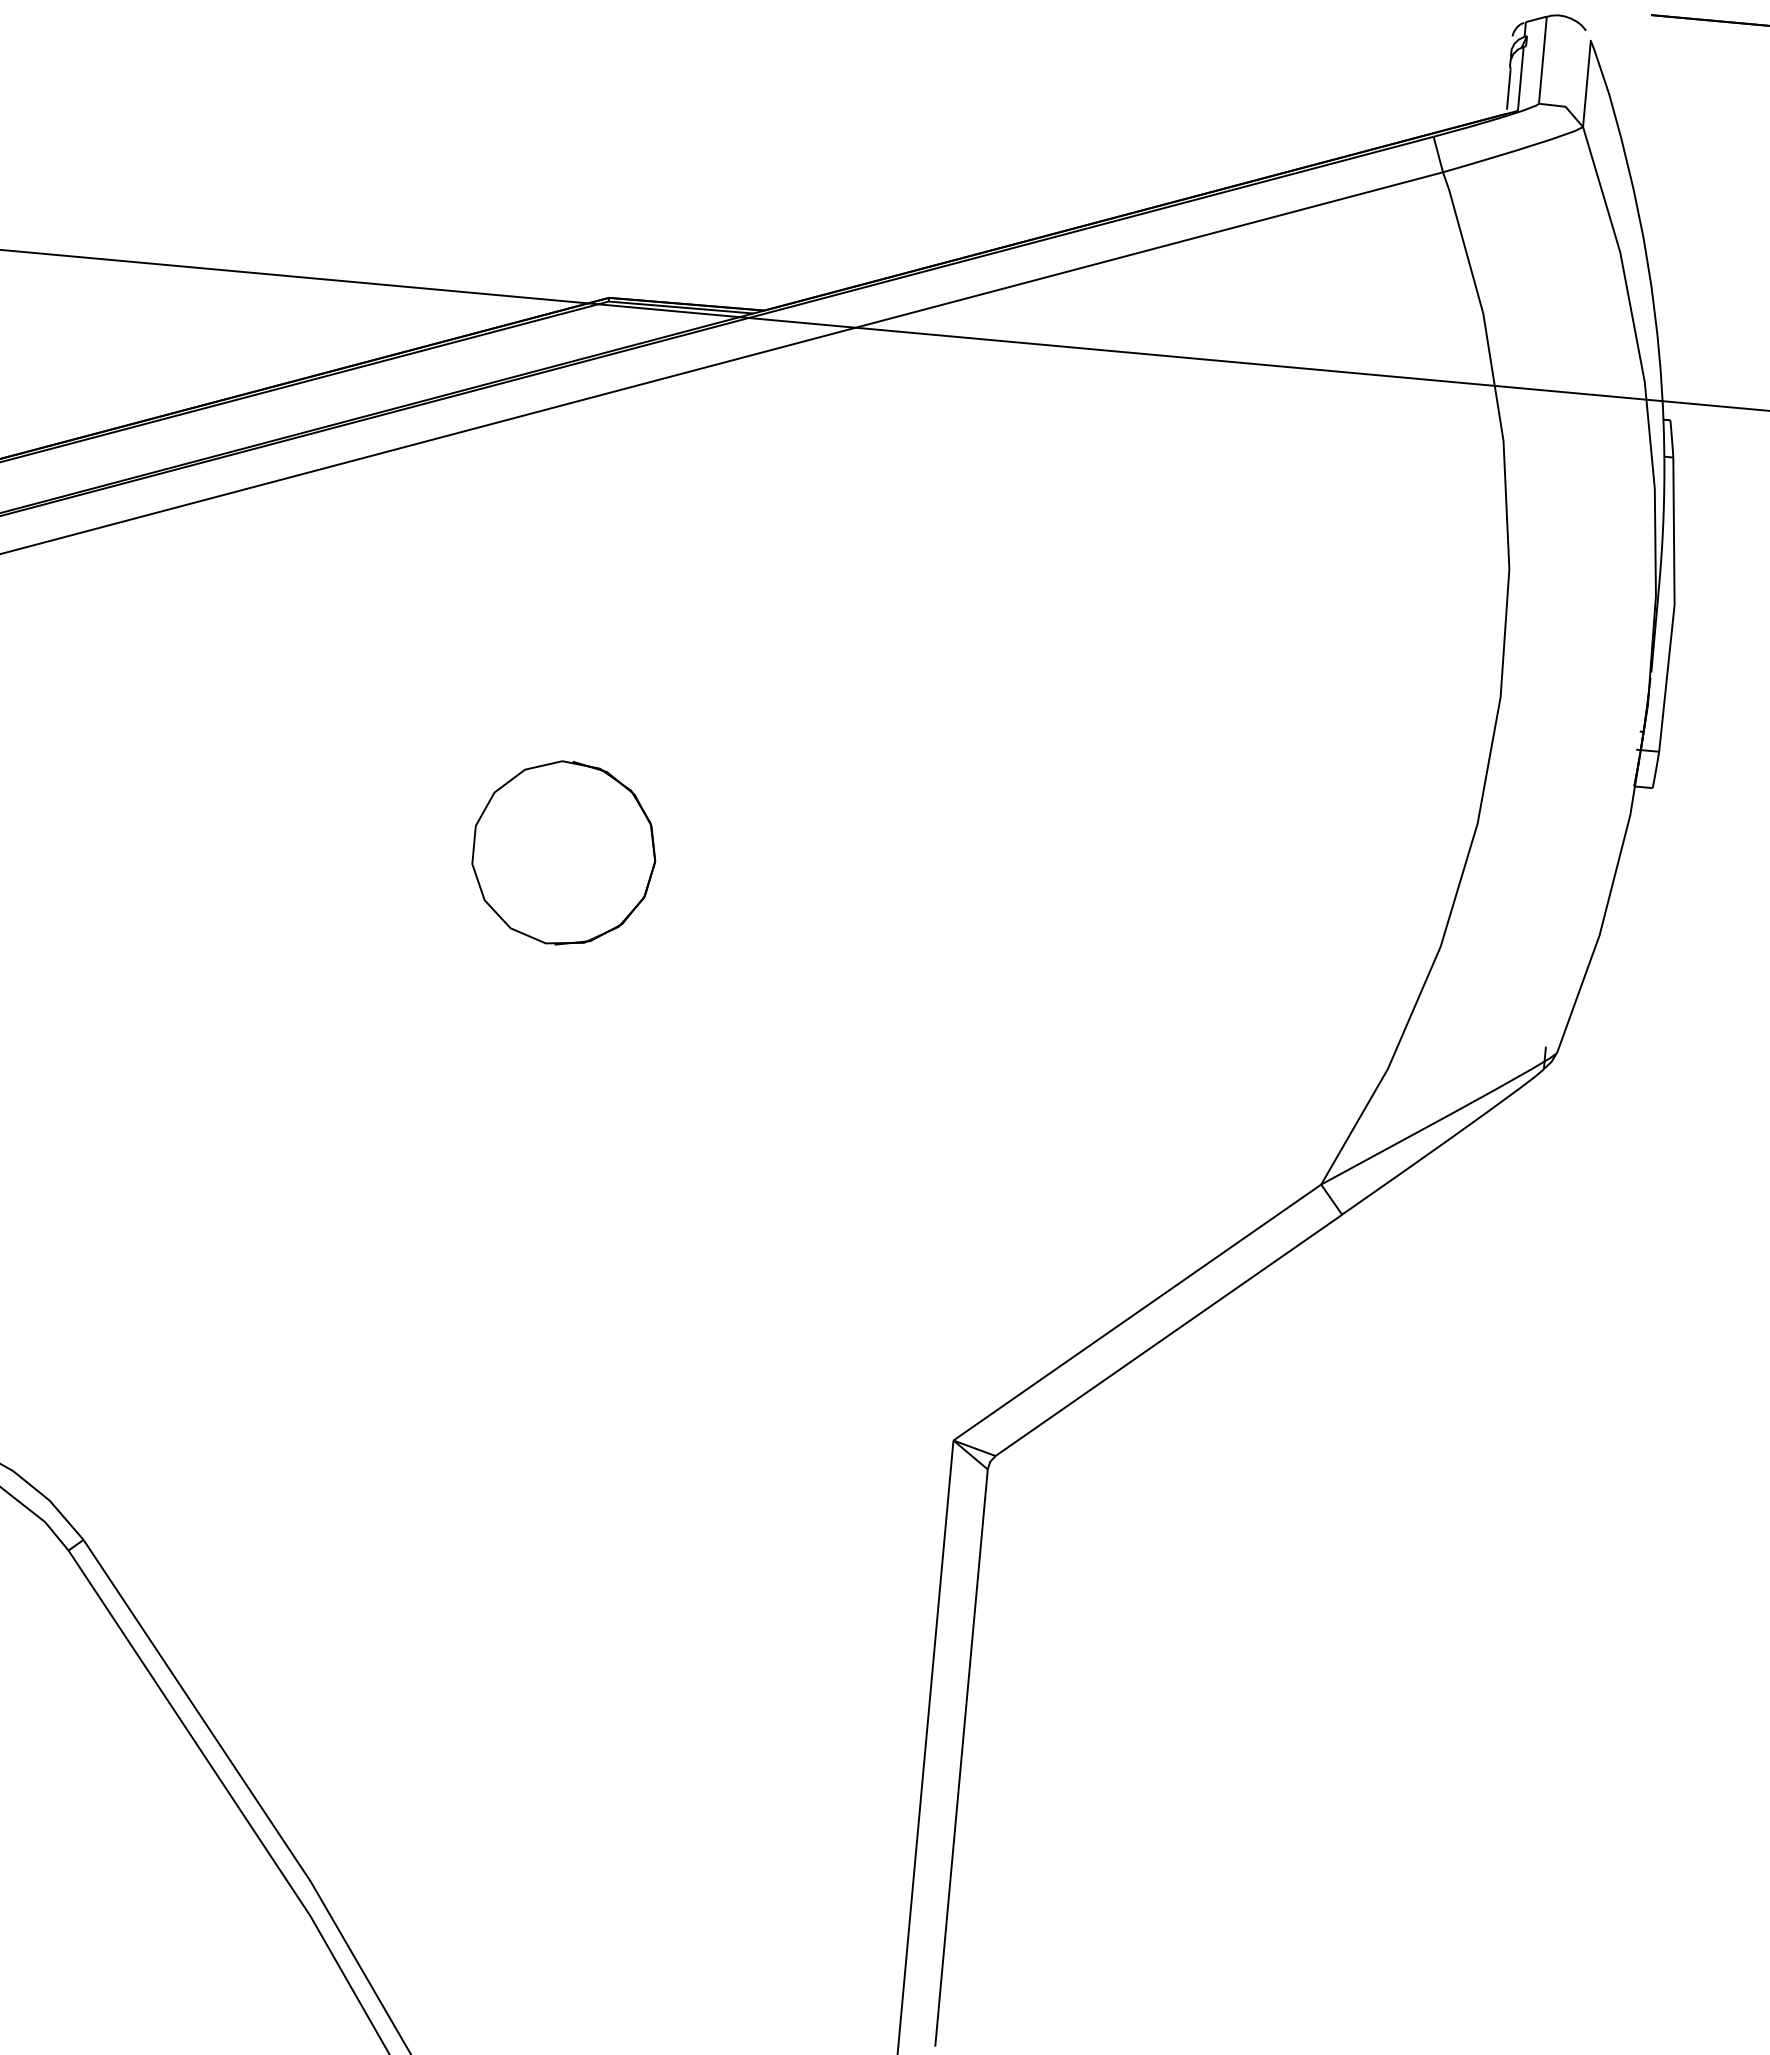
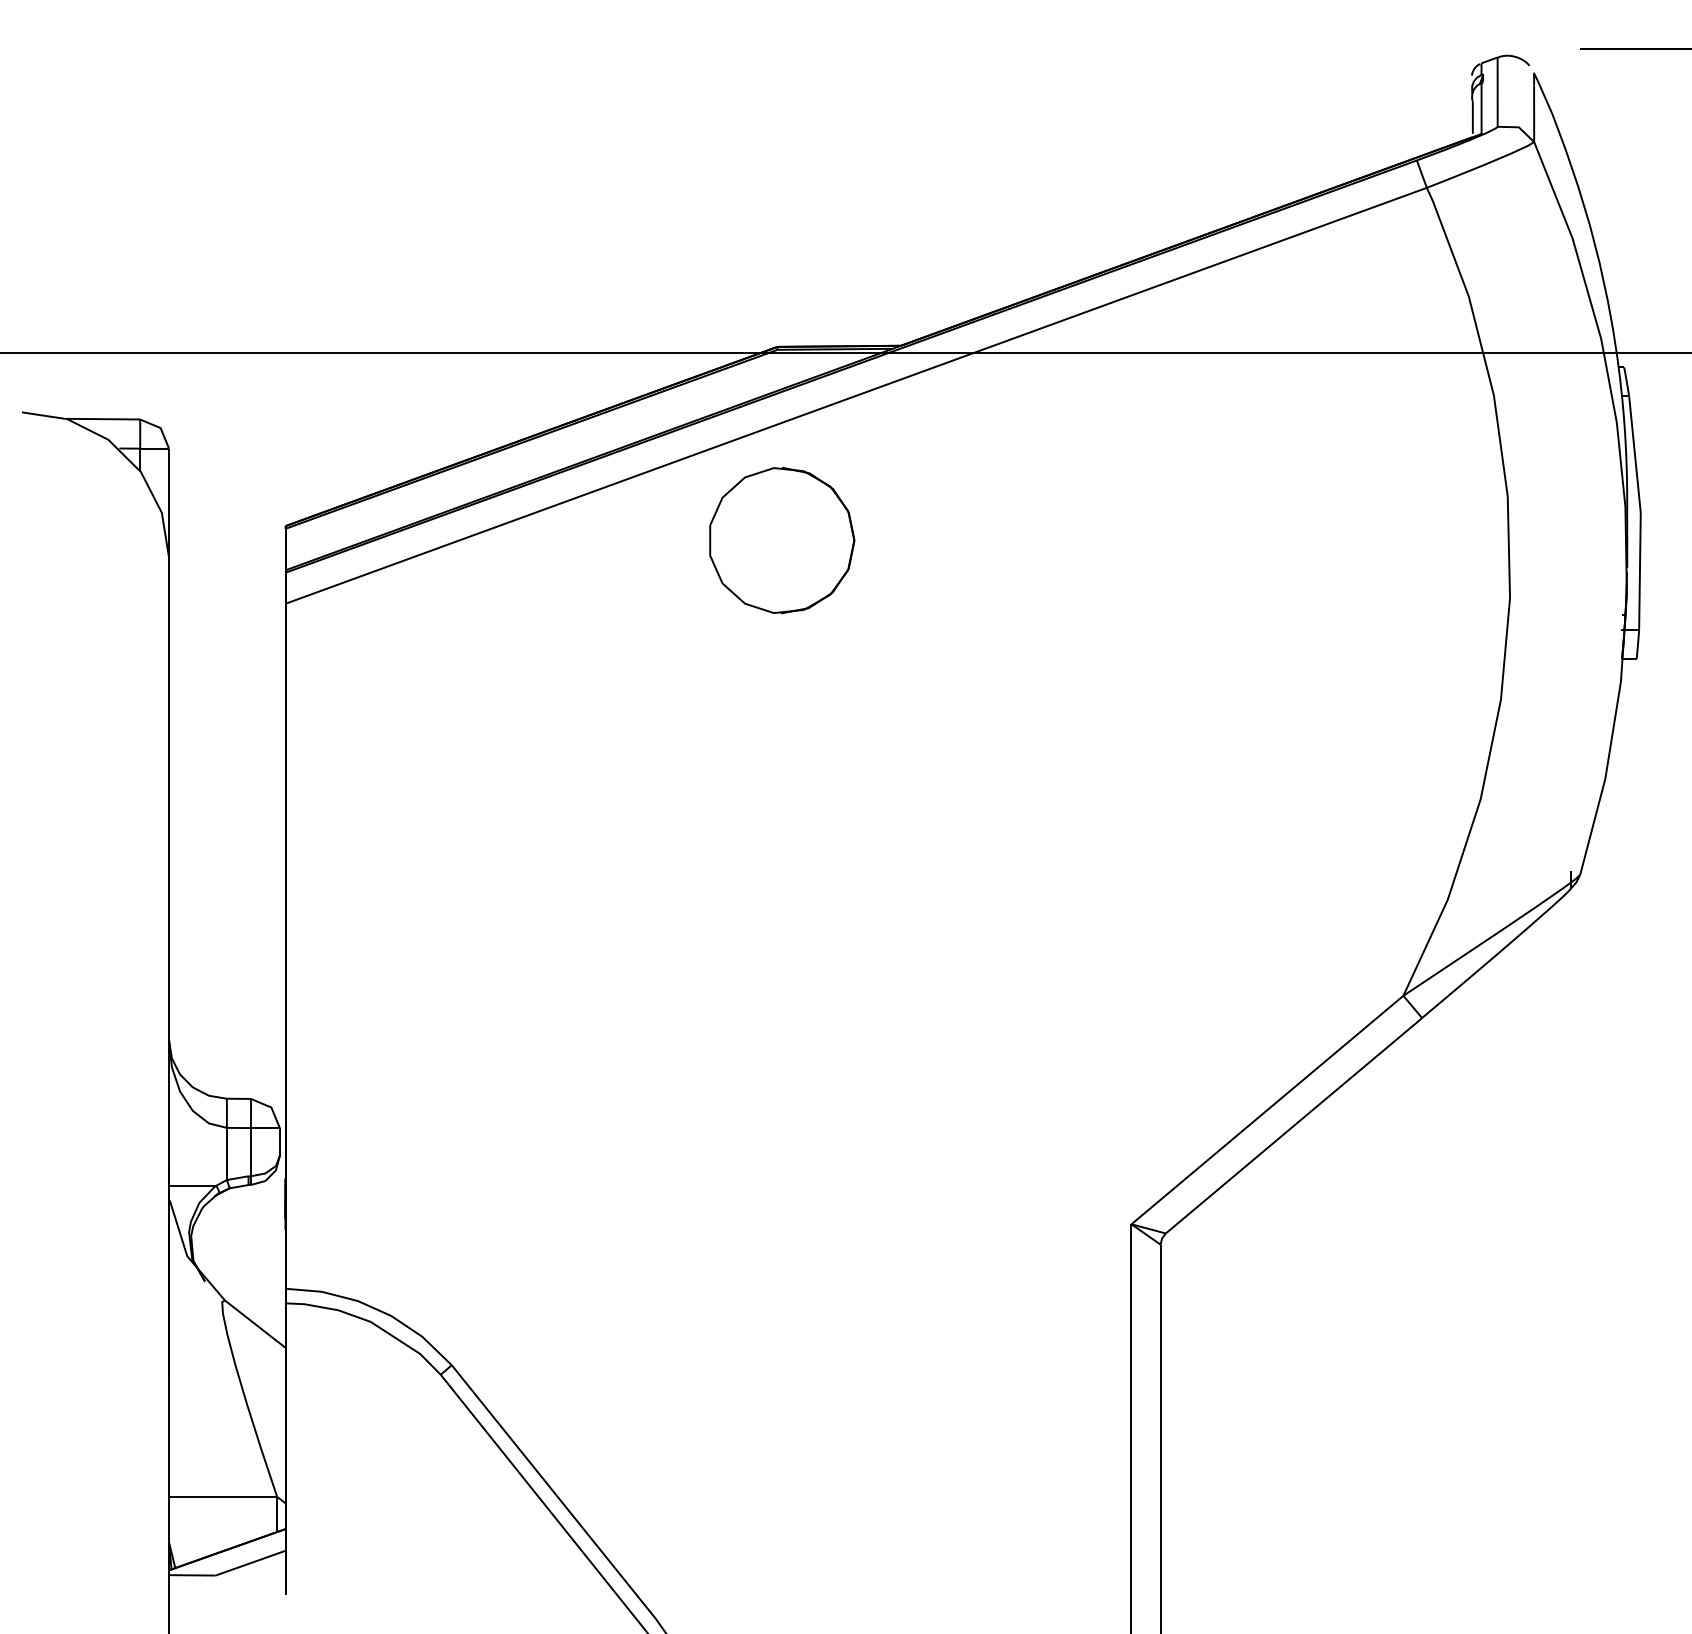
part: (564, 853) -> (782, 540), moved

